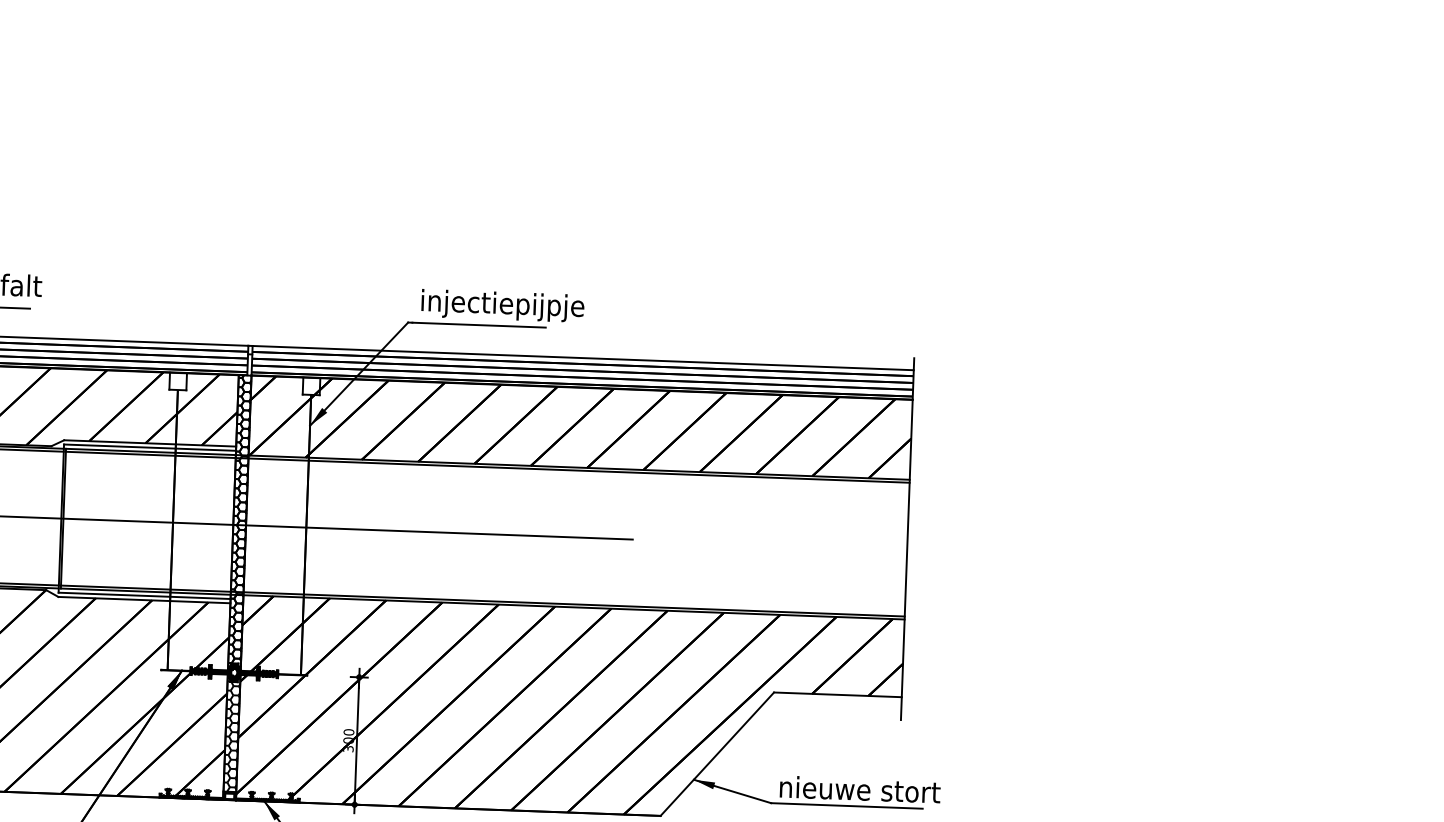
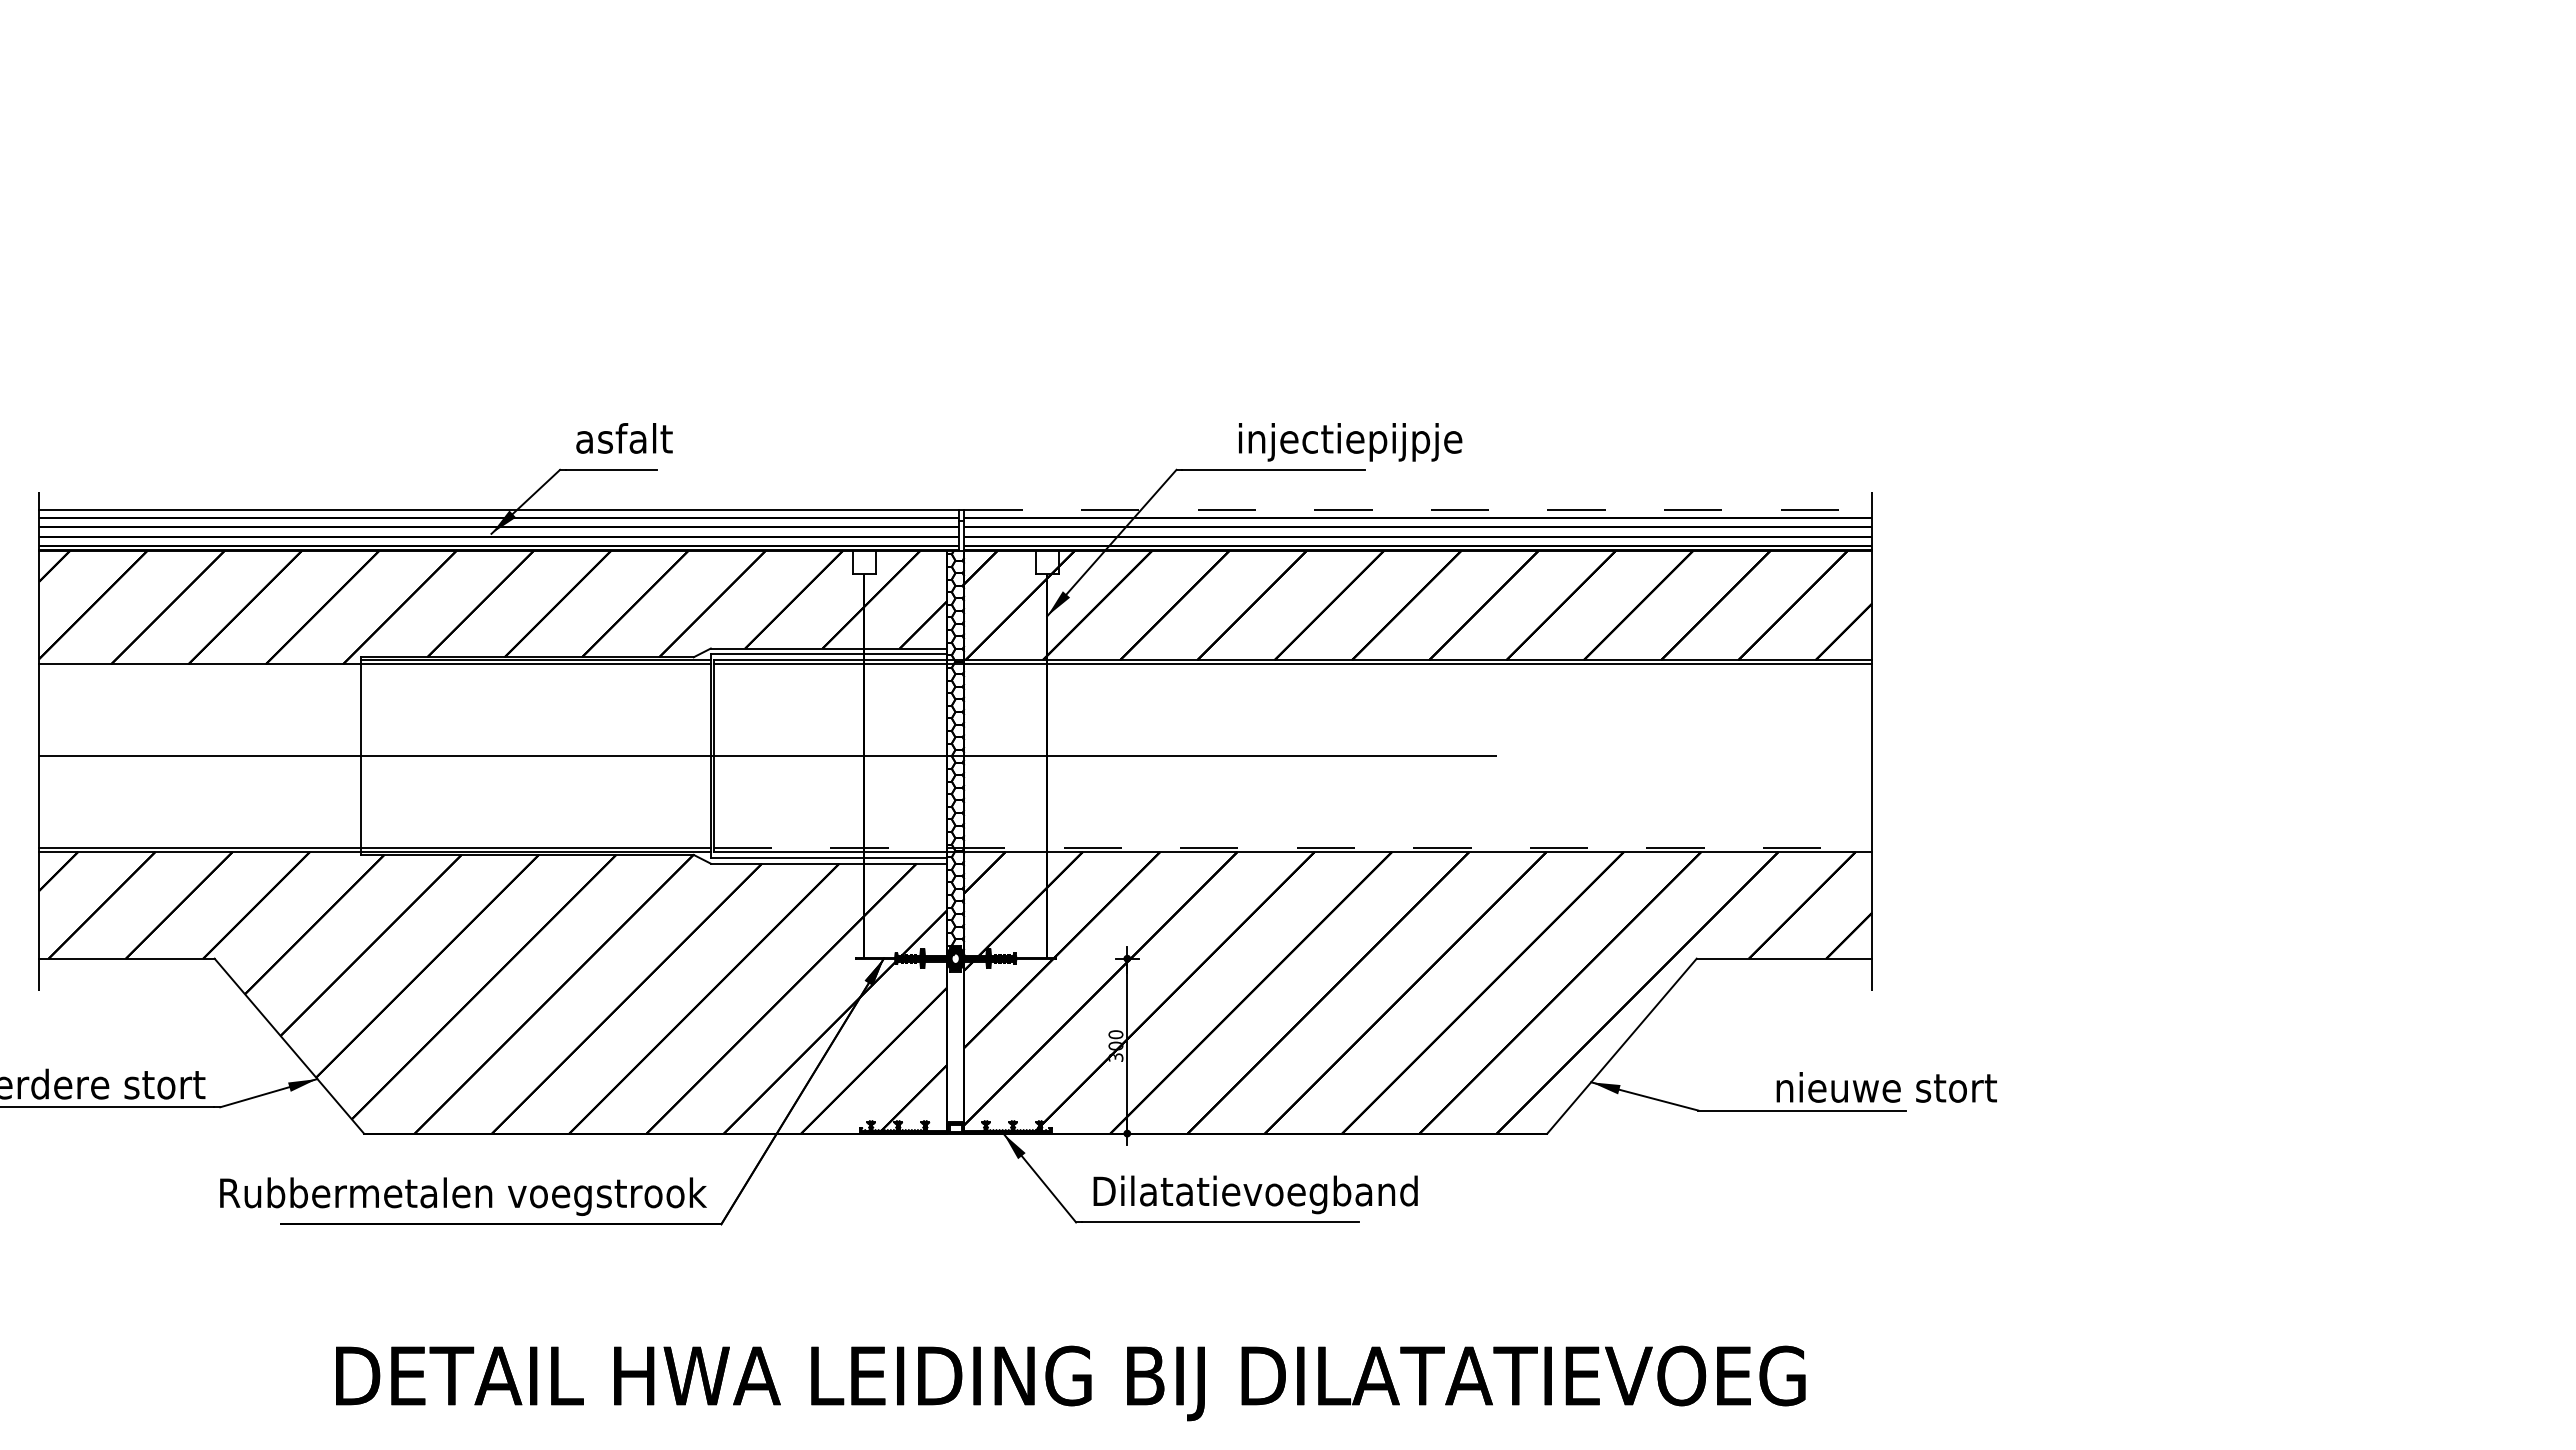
text: (502, 306) -> (1350, 442), moved
line: (583, 357) -> (1418, 509), solid -> dashed
line: (483, 600) -> (1293, 847), solid -> dashed
hatch: (231, 733) -> (955, 1041), removed
text: (860, 789) -> (1886, 1087), moved

